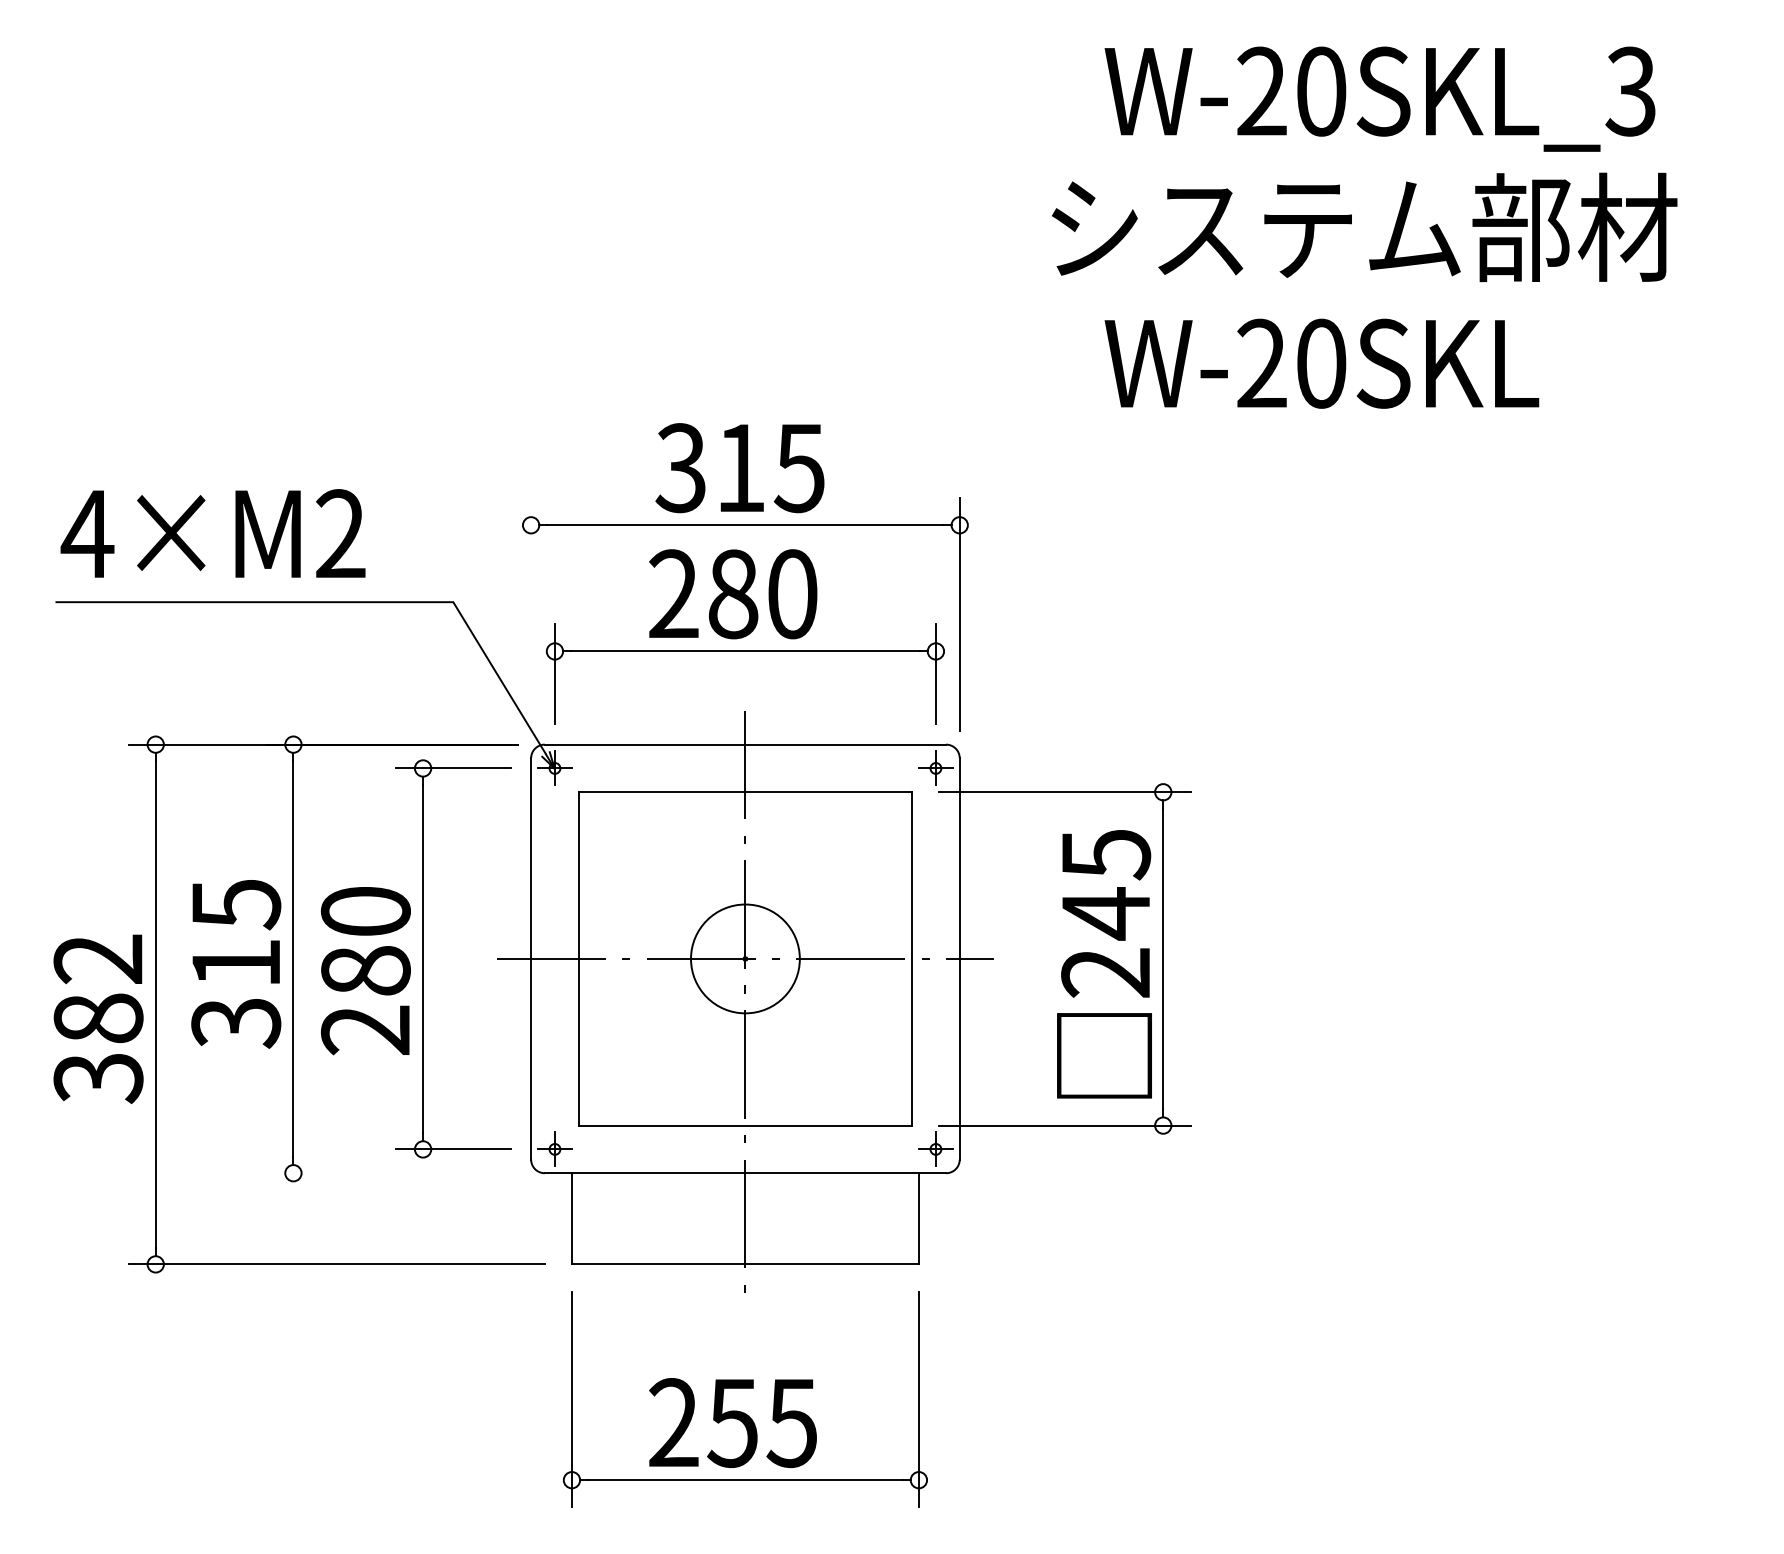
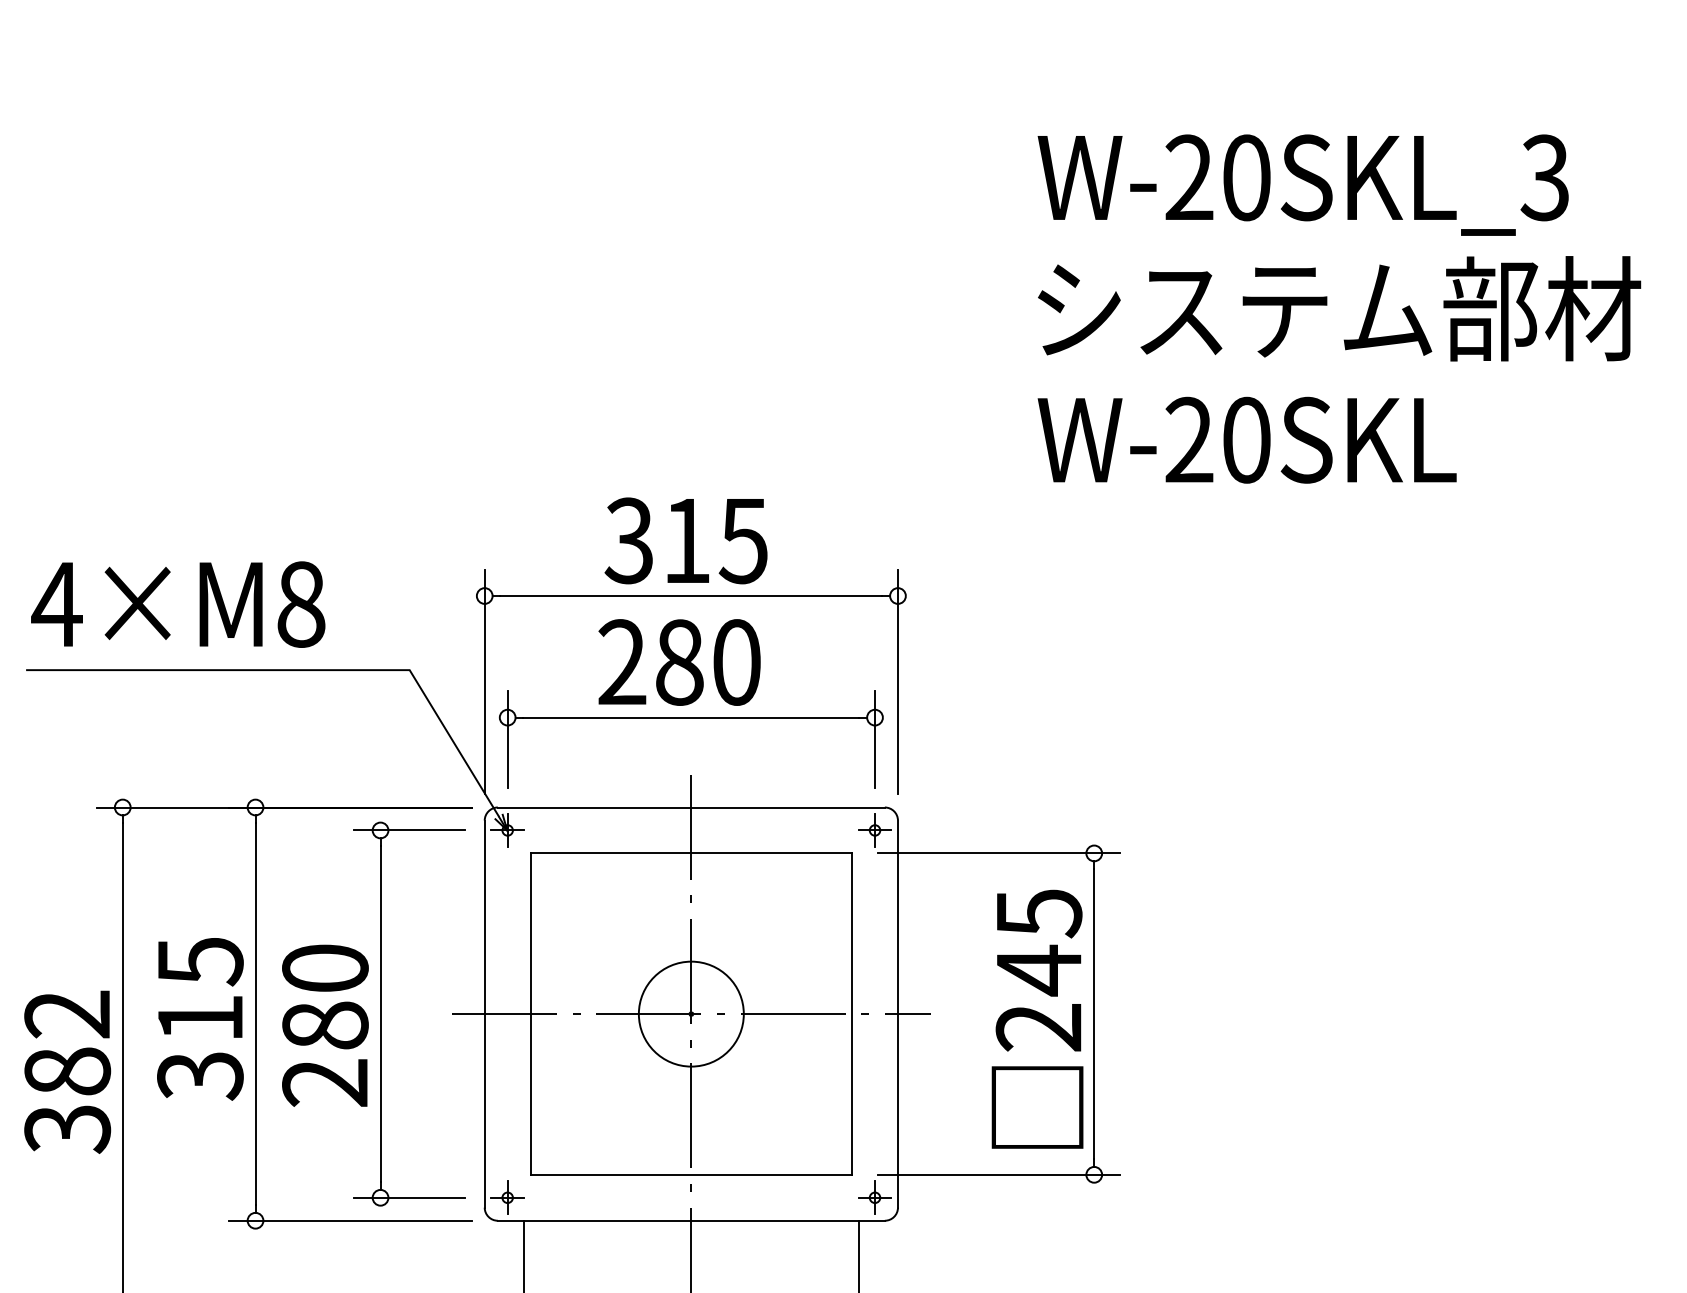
text: (1364, 227) -> (1339, 308), moved
text: (340, 534) -> (300, 604), 4×M2 -> 4×M8
line: (531, 614) -> (485, 682), added
line: (391, 1173) -> (350, 1221), added

